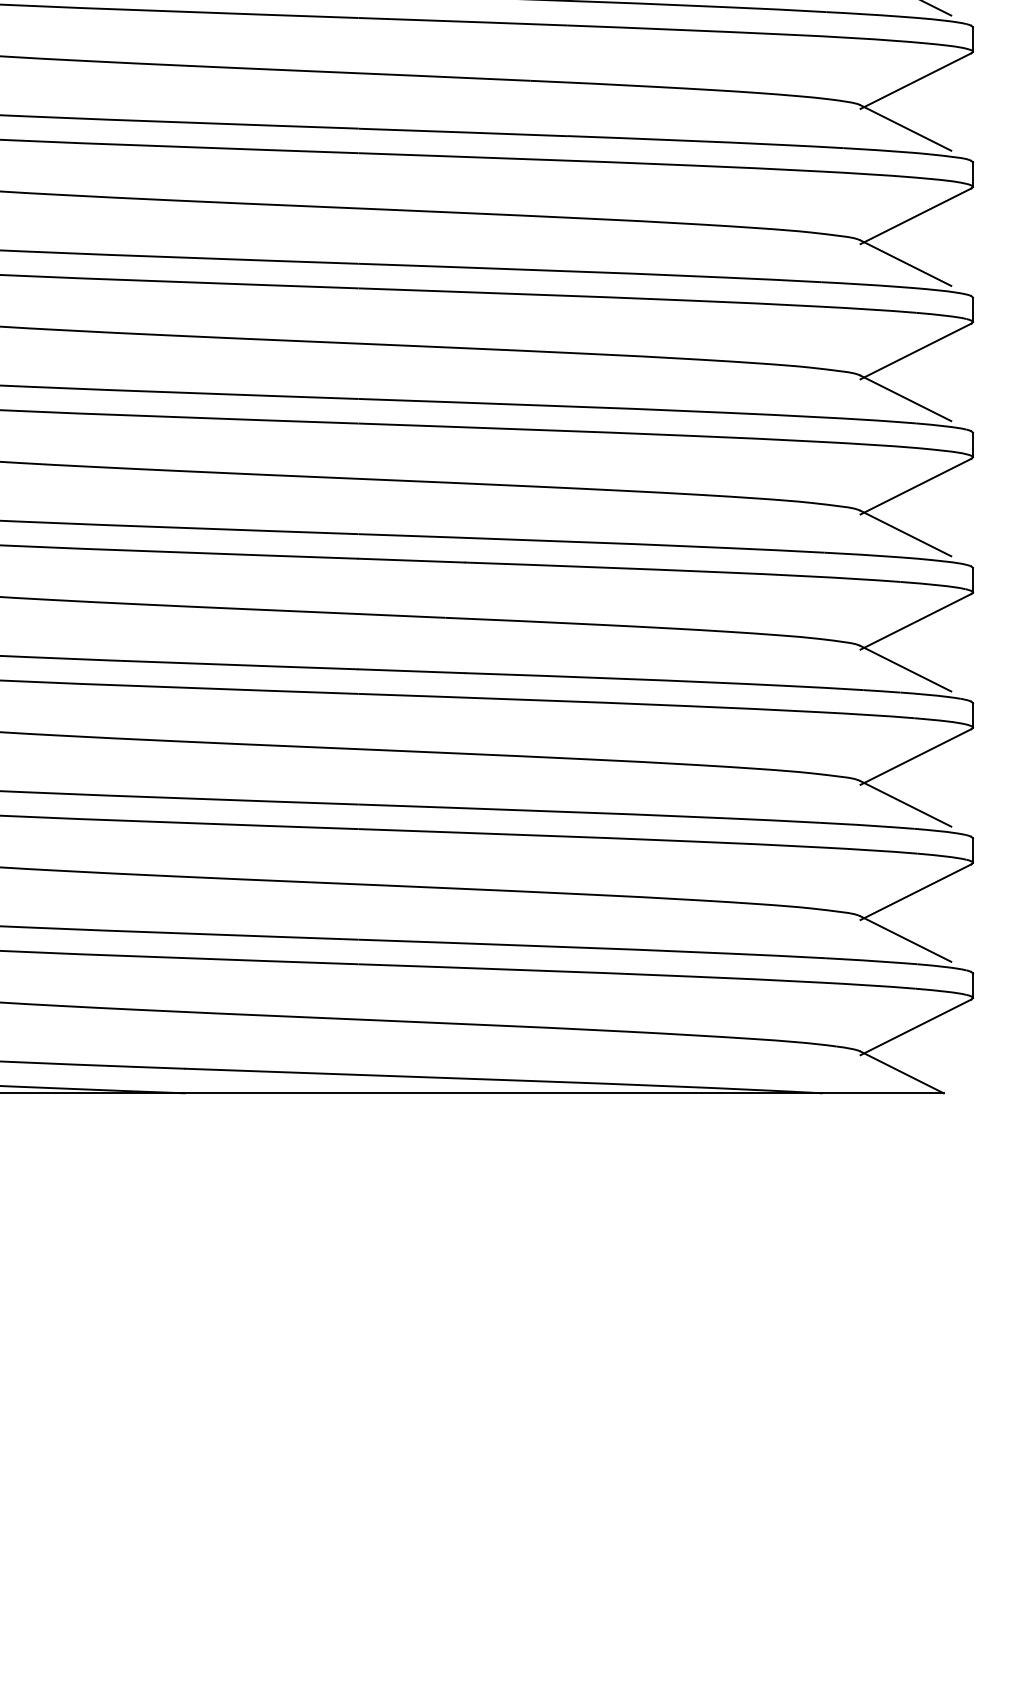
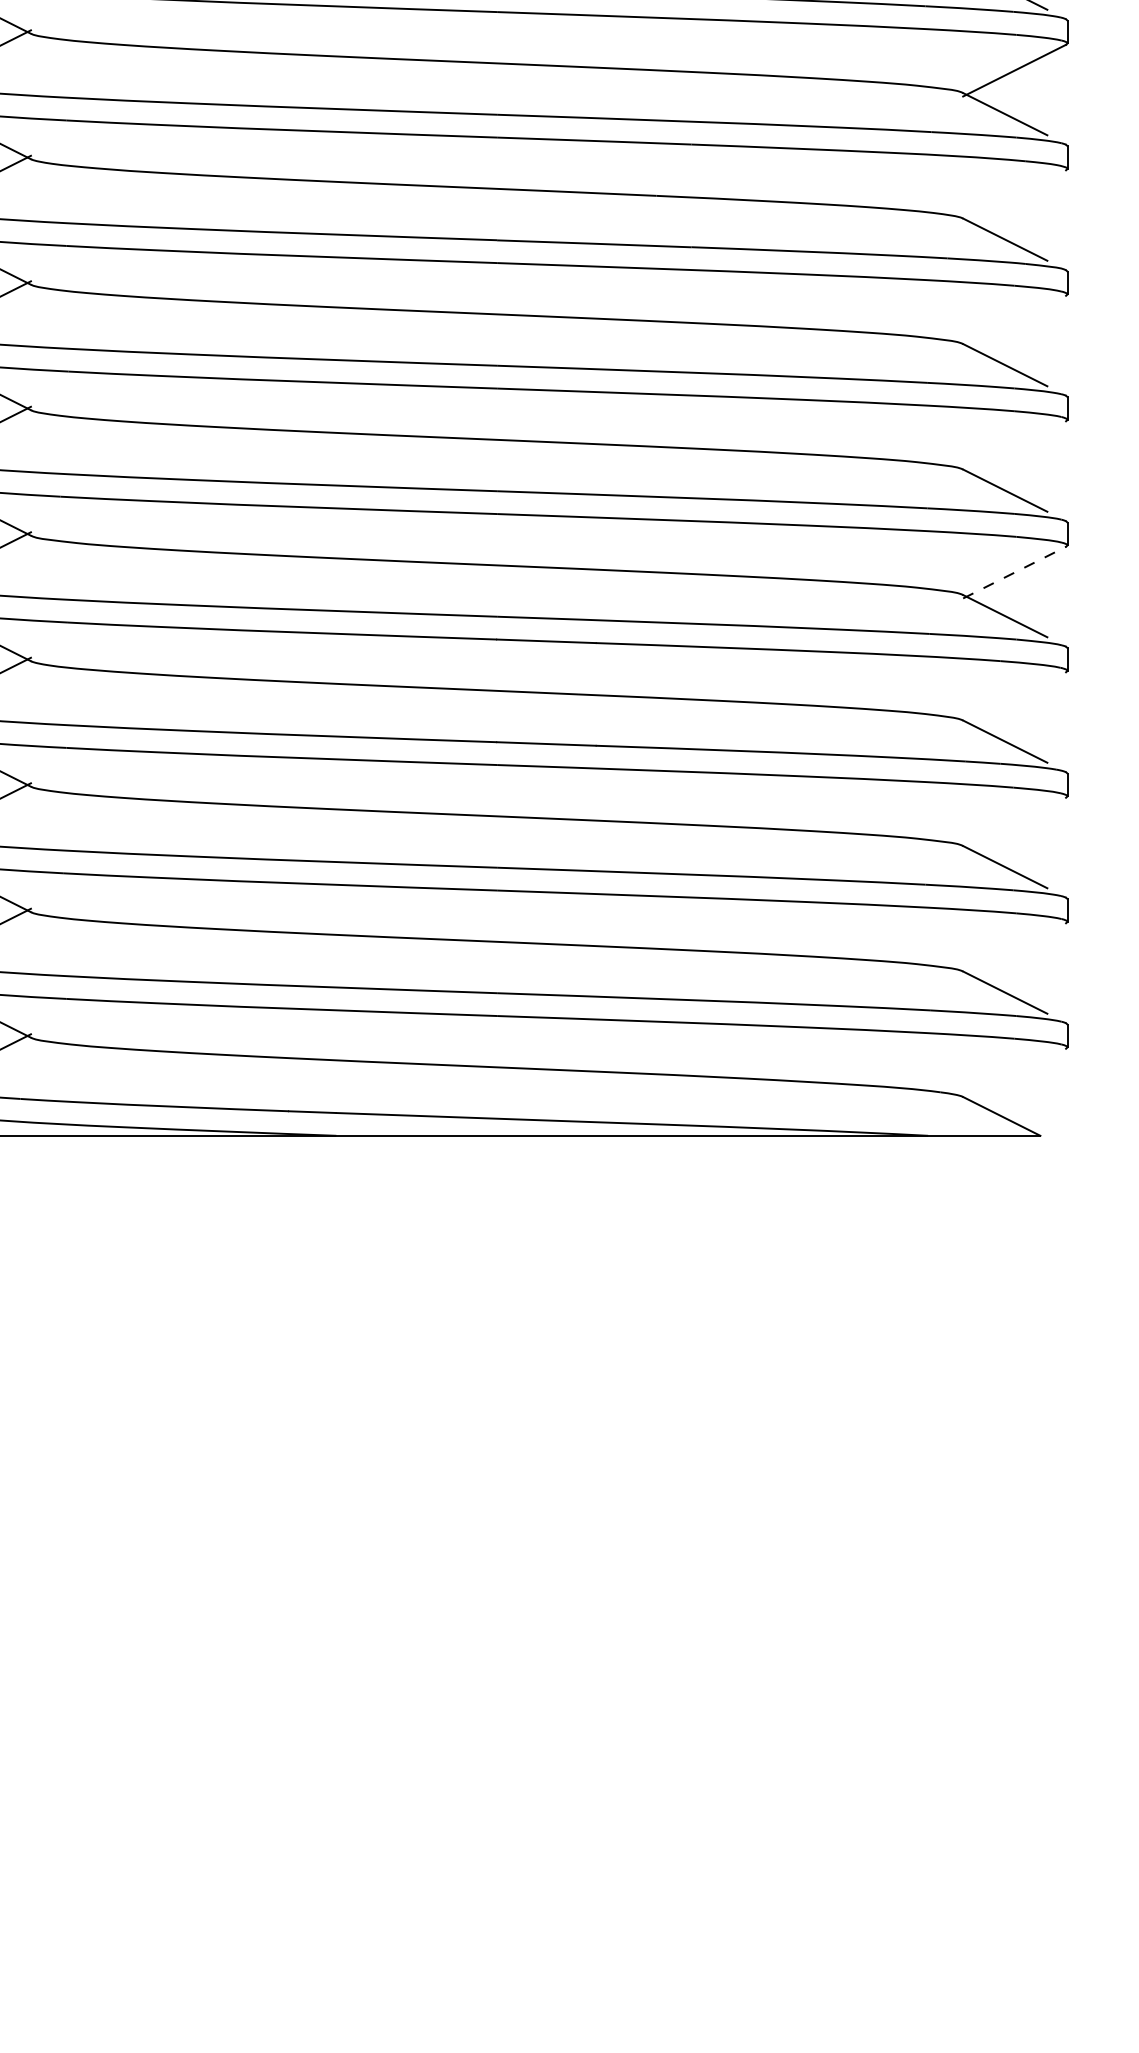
line: (915, 81) -> (1014, 196), removed
line: (915, 216) -> (1014, 321), removed
line: (915, 350) -> (1014, 446), removed
line: (915, 486) -> (1014, 572), solid -> dashed
line: (915, 621) -> (1014, 697), removed
line: (915, 756) -> (1014, 823), removed
line: (915, 891) -> (1014, 948), removed
line: (915, 1027) -> (1014, 1074), removed

